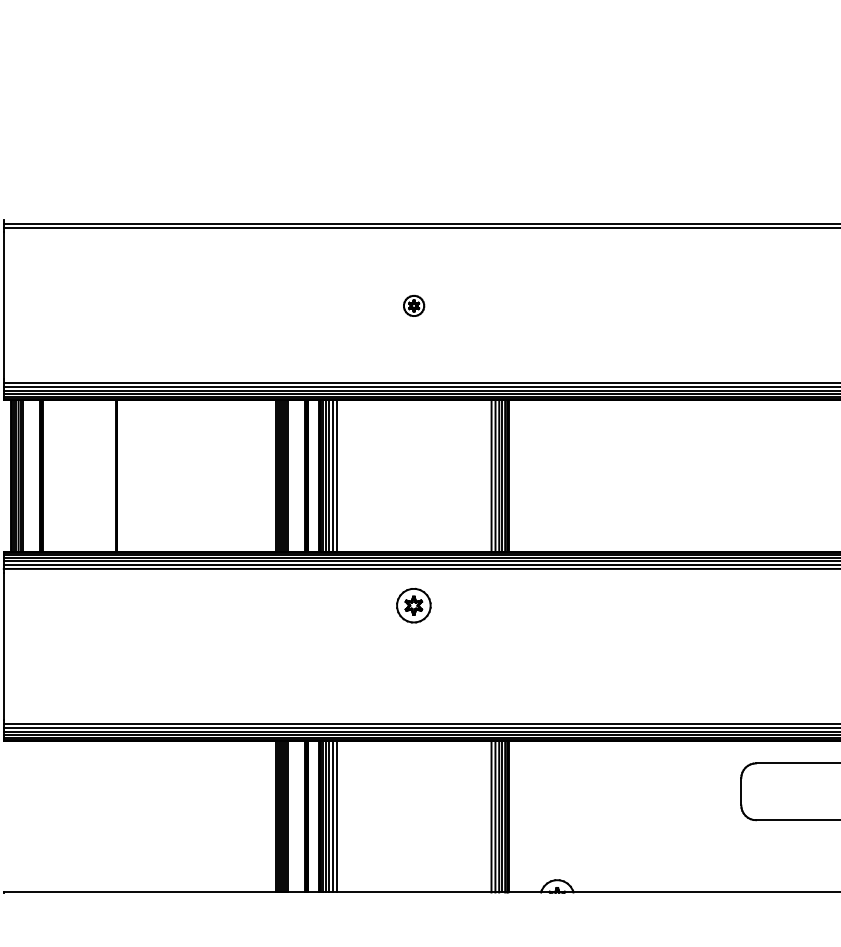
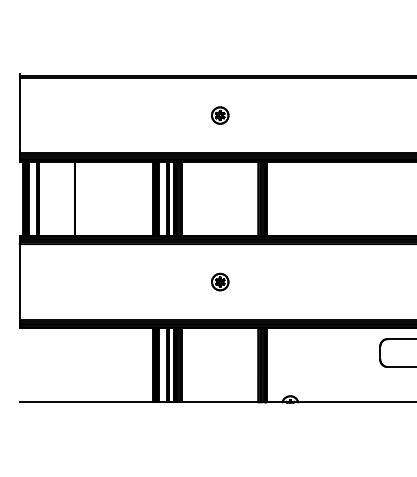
part: (414, 305) -> (220, 115), size x1.67
part: (414, 604) -> (220, 281), moved

